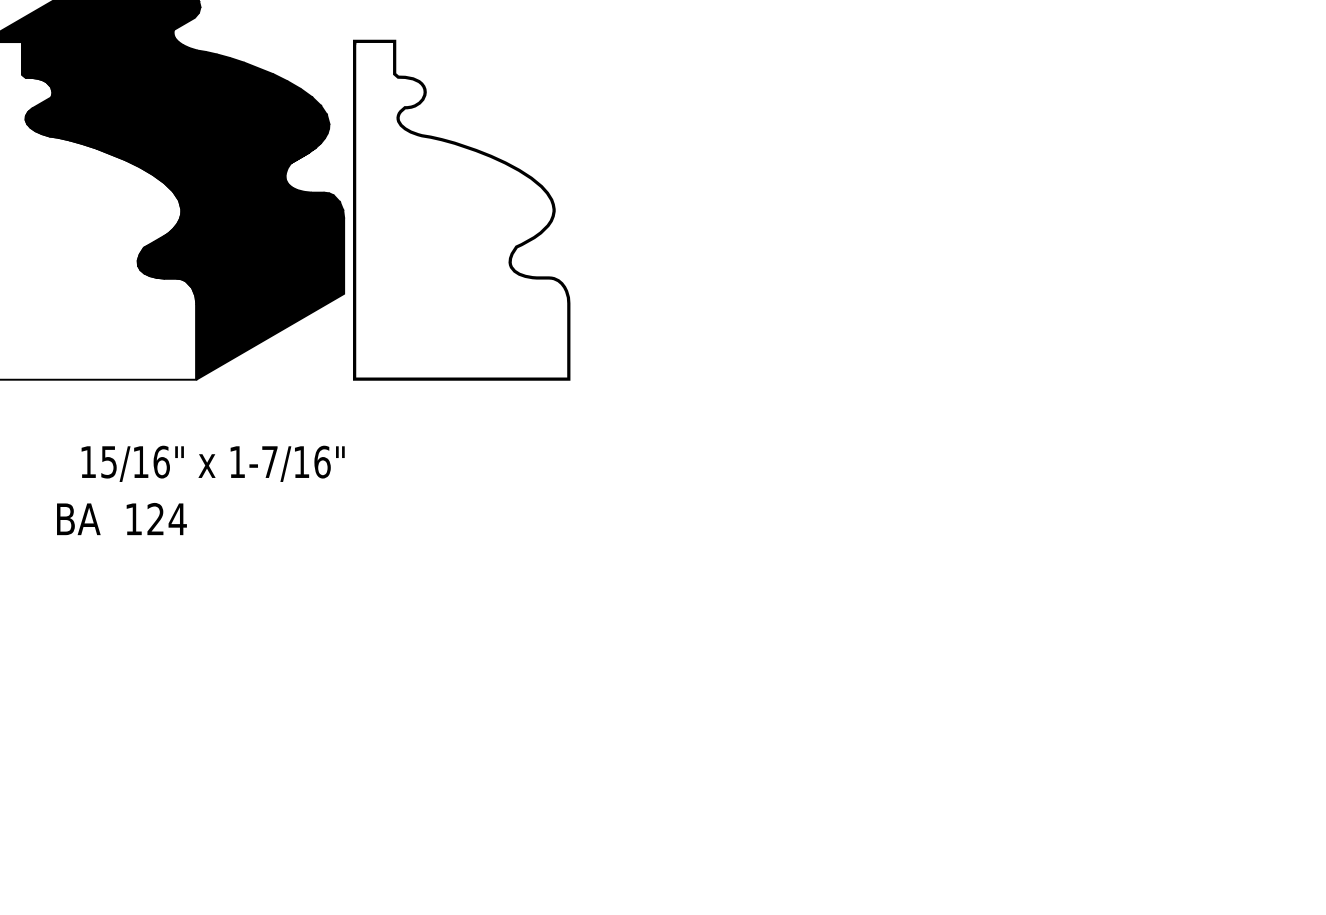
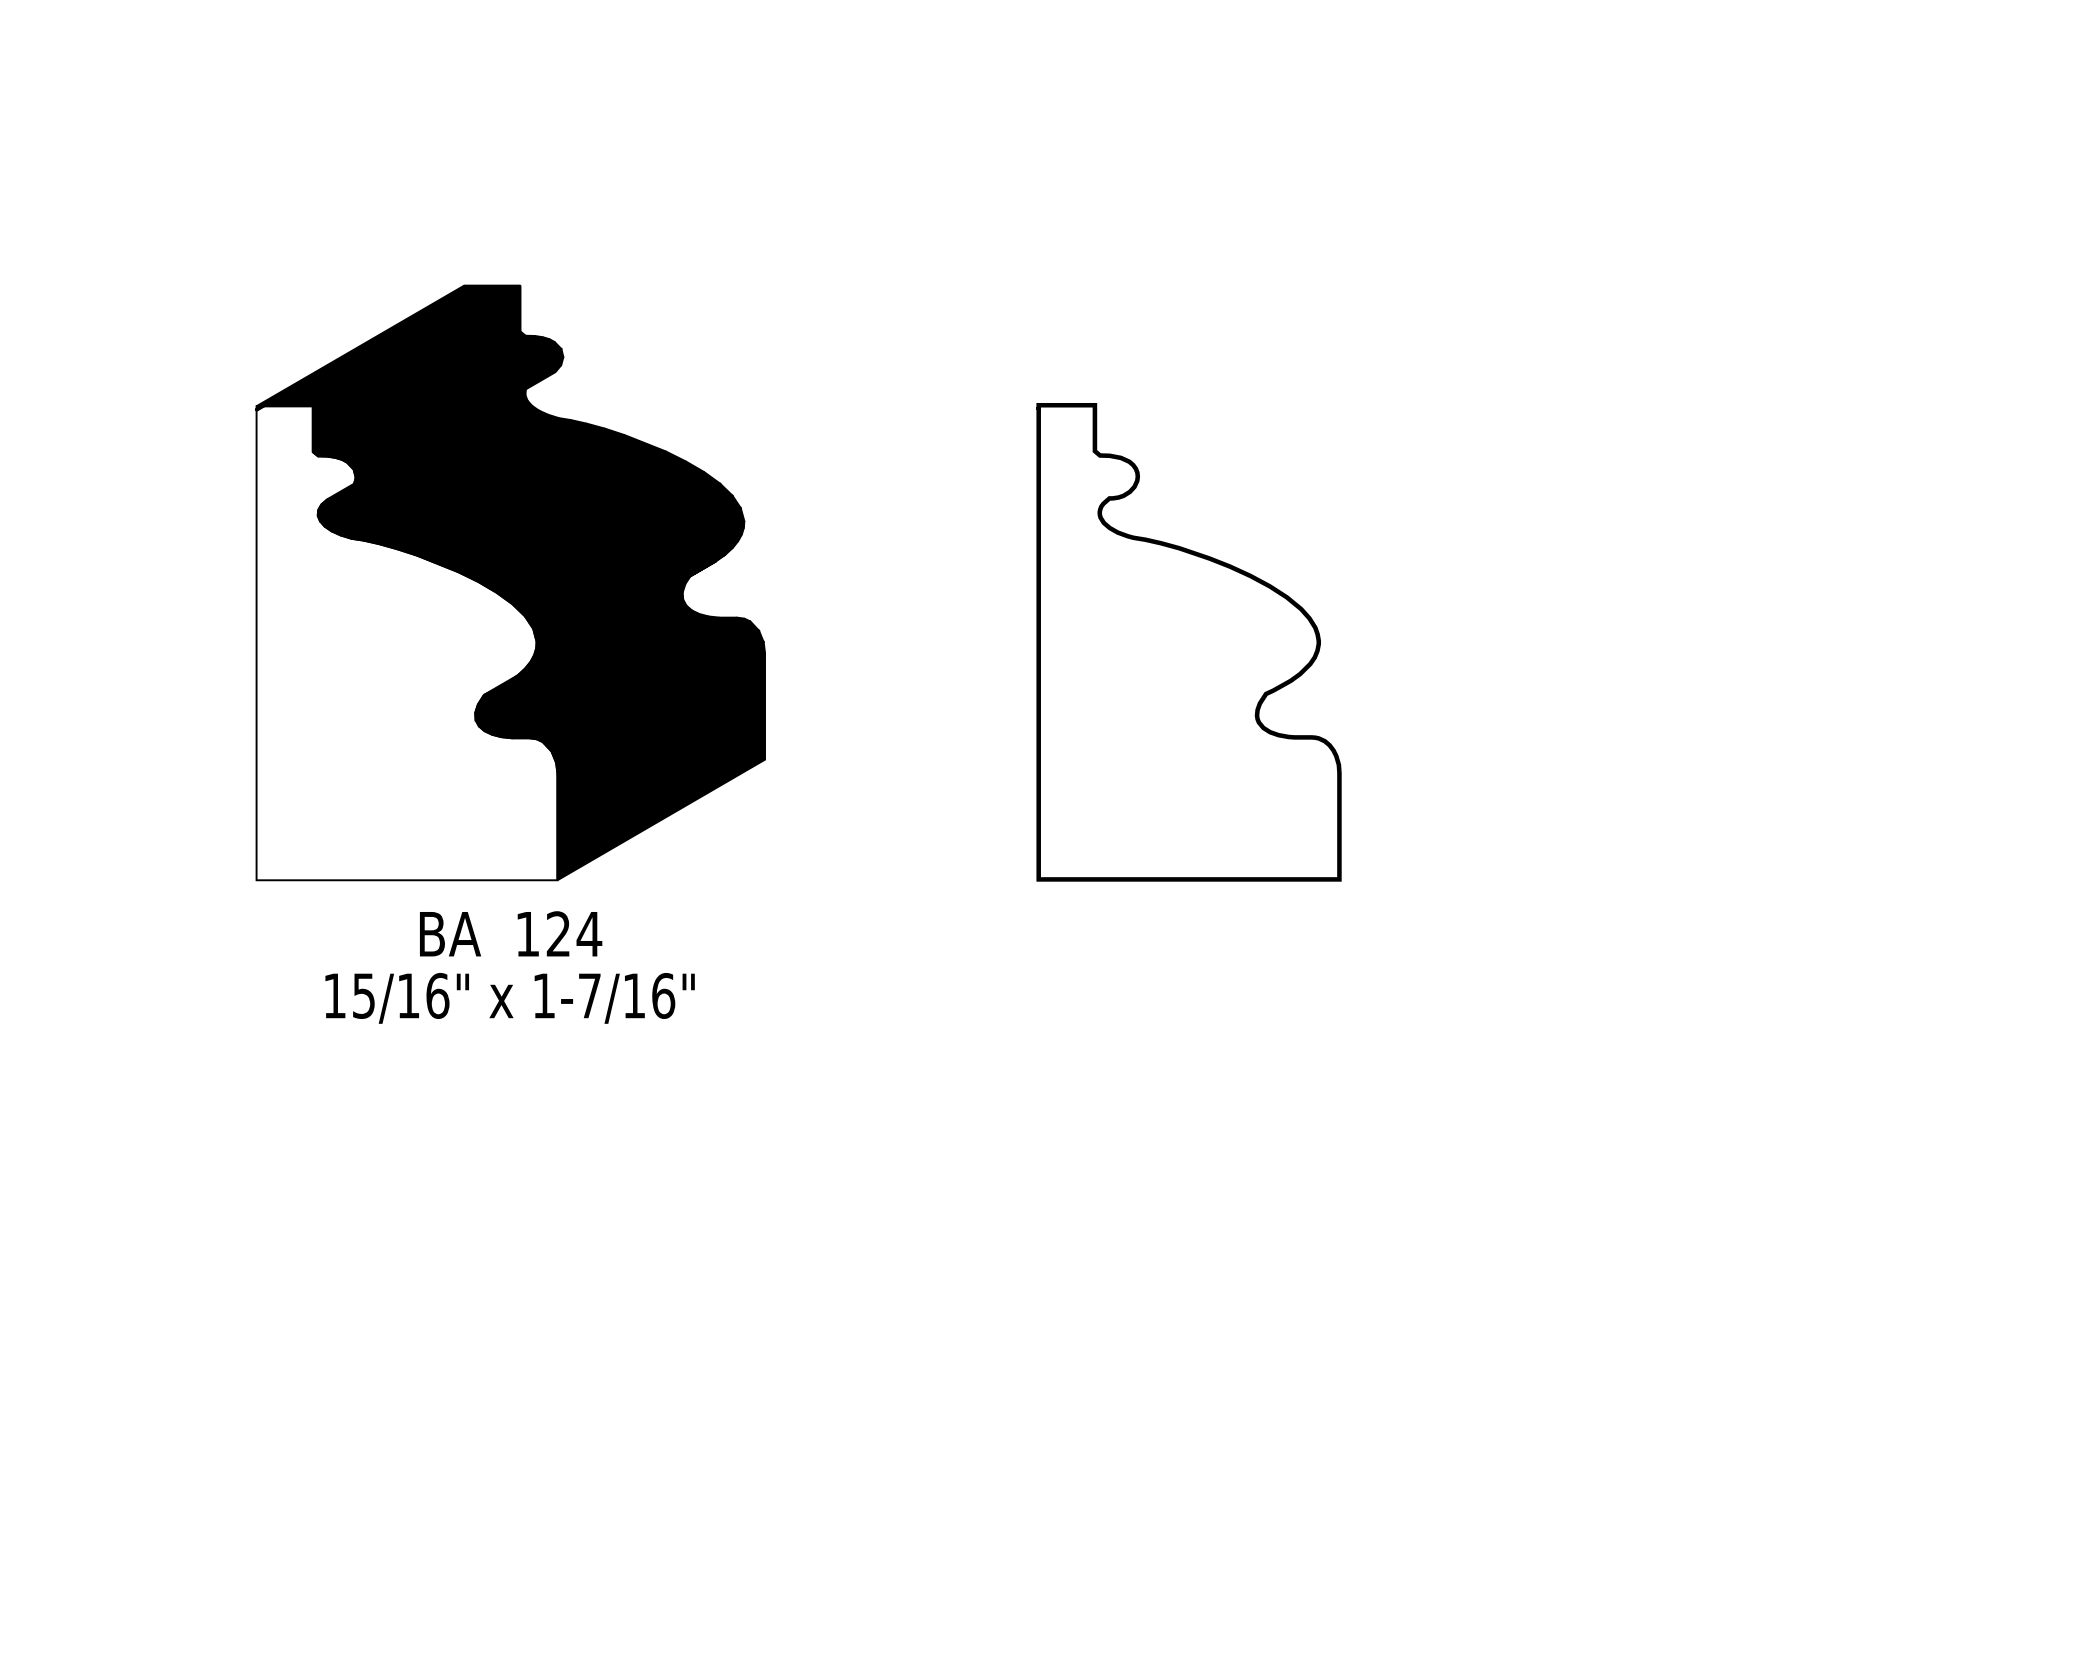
part: (461, 210) -> (1188, 642), moved
text: (212, 463) -> (509, 998), moved
text: (122, 518) -> (511, 933), moved

